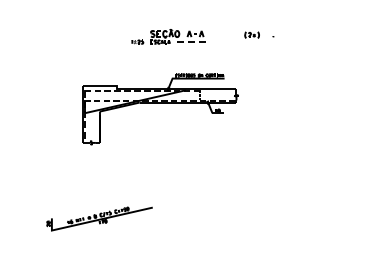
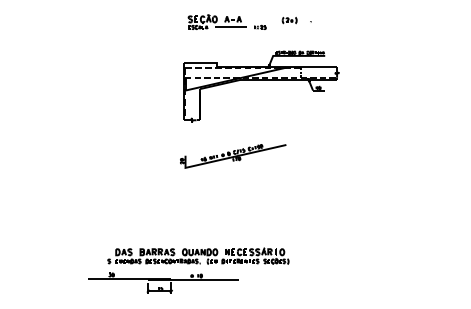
part: (137, 41) -> (260, 26), moved
line: (193, 42) -> (231, 27), dashed -> solid
part: (160, 109) -> (261, 86), moved
part: (99, 219) -> (233, 156), moved

